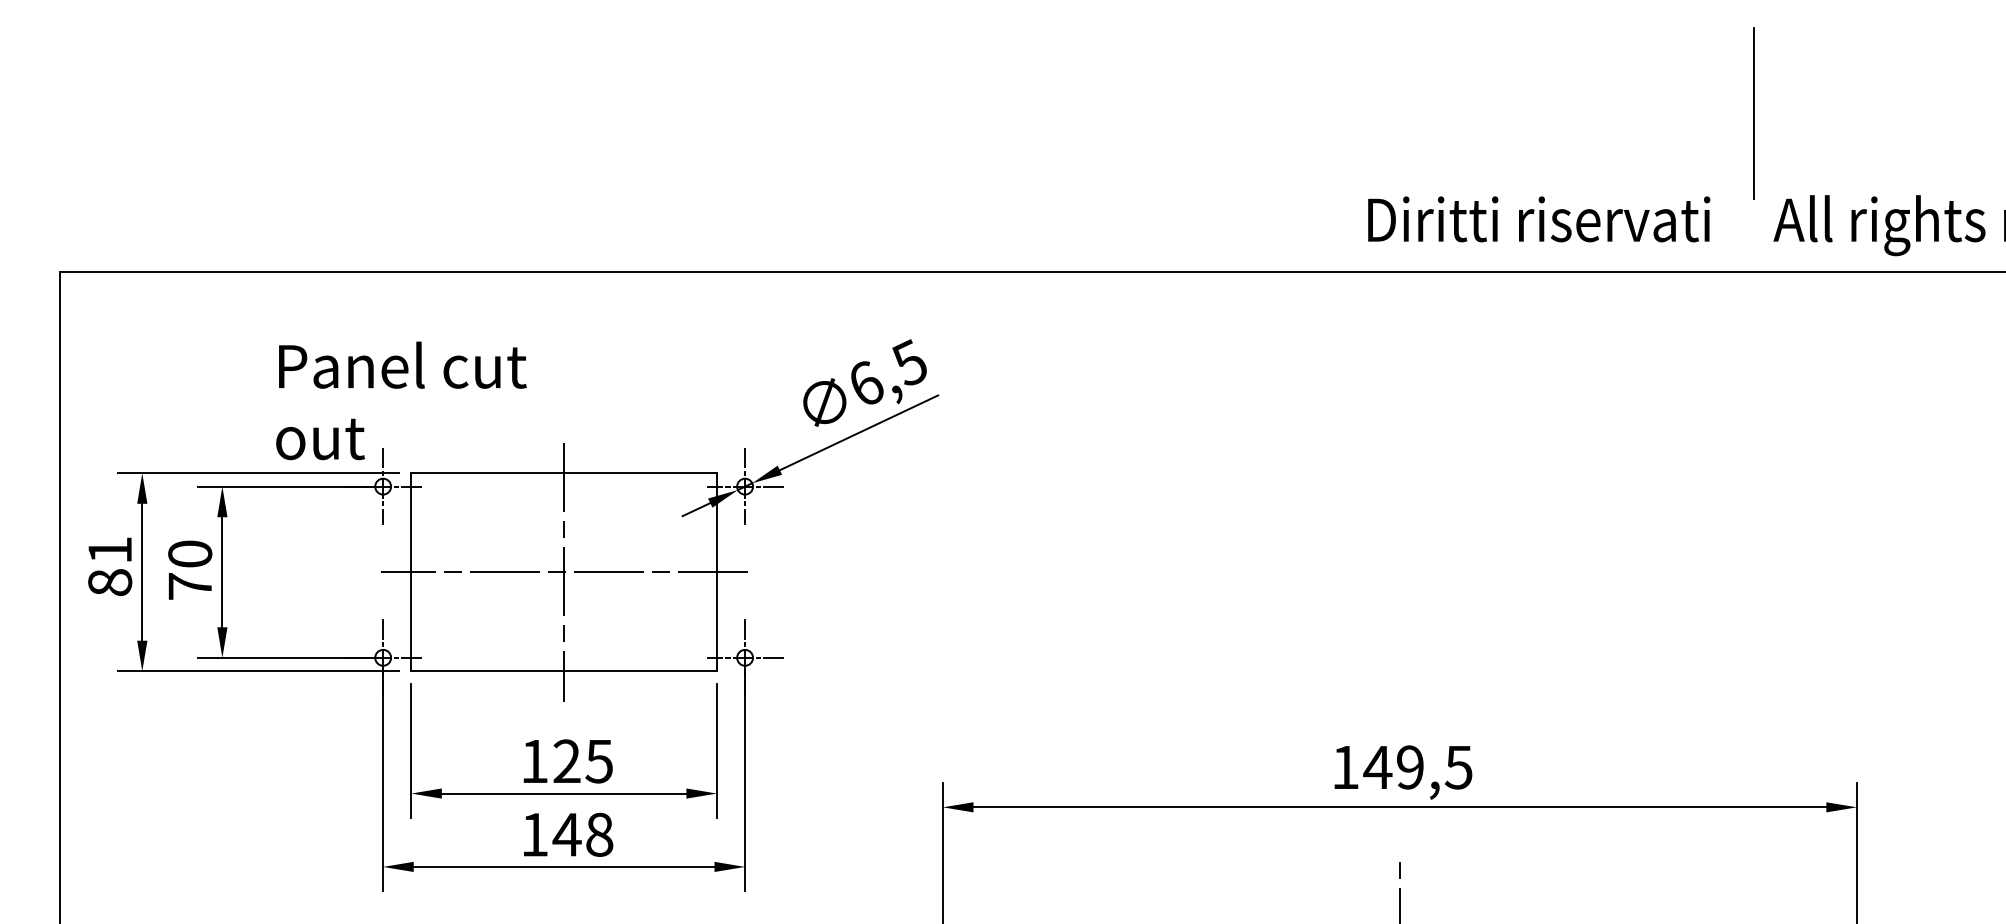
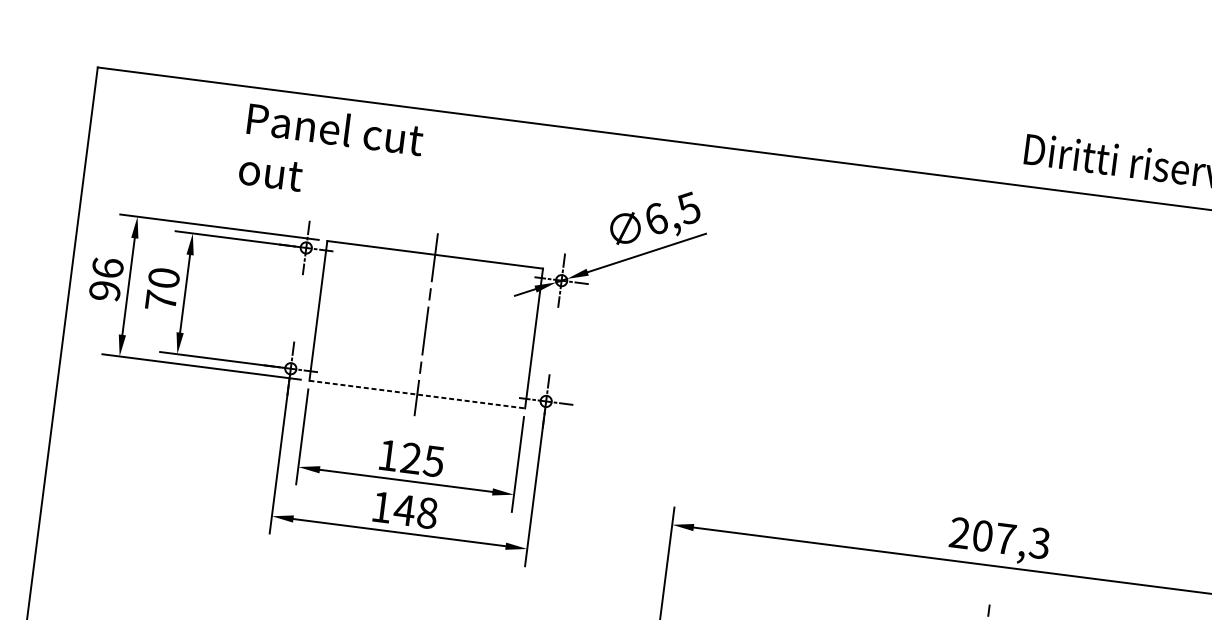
text: (401, 400) -> (331, 153), moved
text: (110, 566) -> (106, 279), 81 -> 96
line: (563, 572) -> (425, 324), removed
line: (564, 671) -> (417, 394), solid -> dashed
text: (1402, 767) -> (1000, 538), 149,5 -> 207,3

